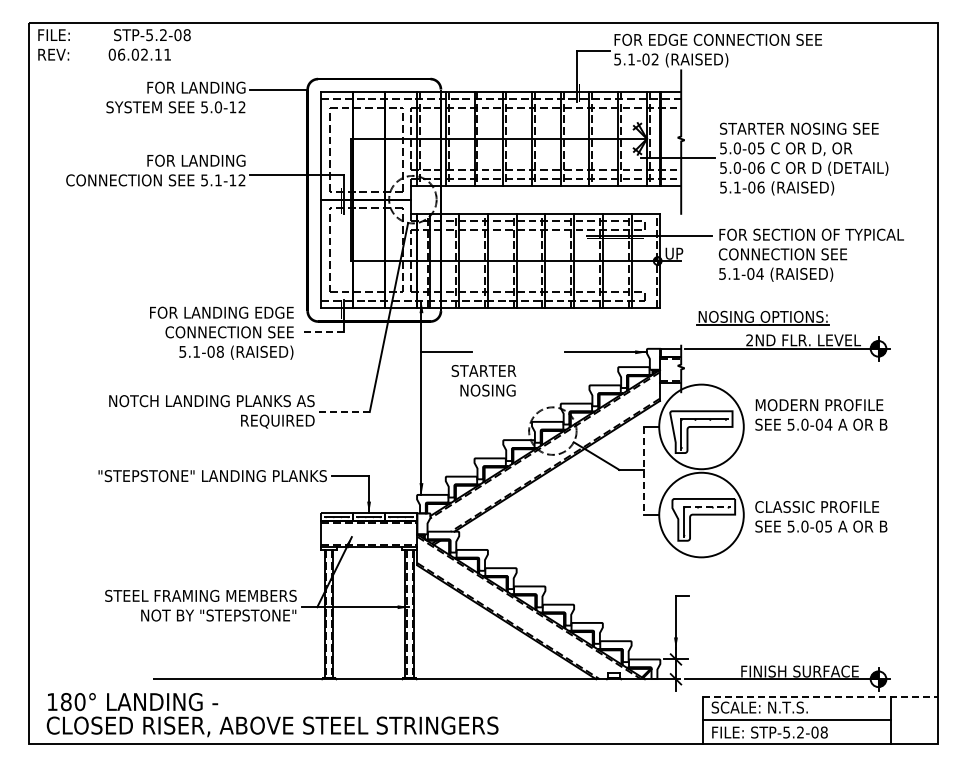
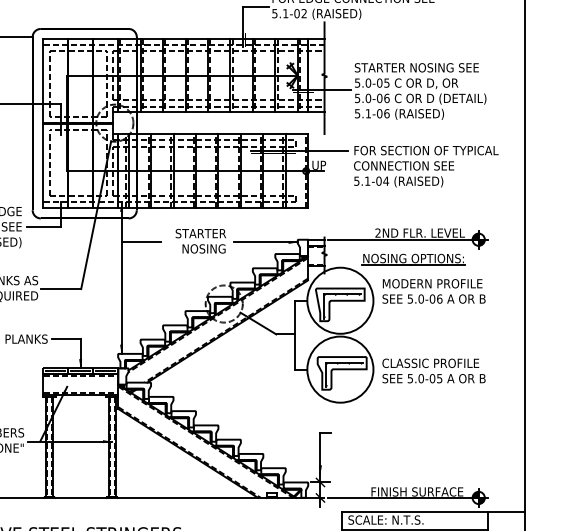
part: (762, 317) -> (413, 259), moved
line: (321, 332) -> (43, 226), dashed -> solid
text: (483, 380) -> (200, 241), moved
line: (343, 411) -> (60, 288), dashed -> solid
text: (828, 424) -> (439, 298), 5.0-04 -> 5.0-06
line: (643, 471) -> (295, 335), dashed -> solid
line: (707, 506) -> (345, 362), dashed -> solid
line: (820, 696) -> (433, 511), dashed -> solid

